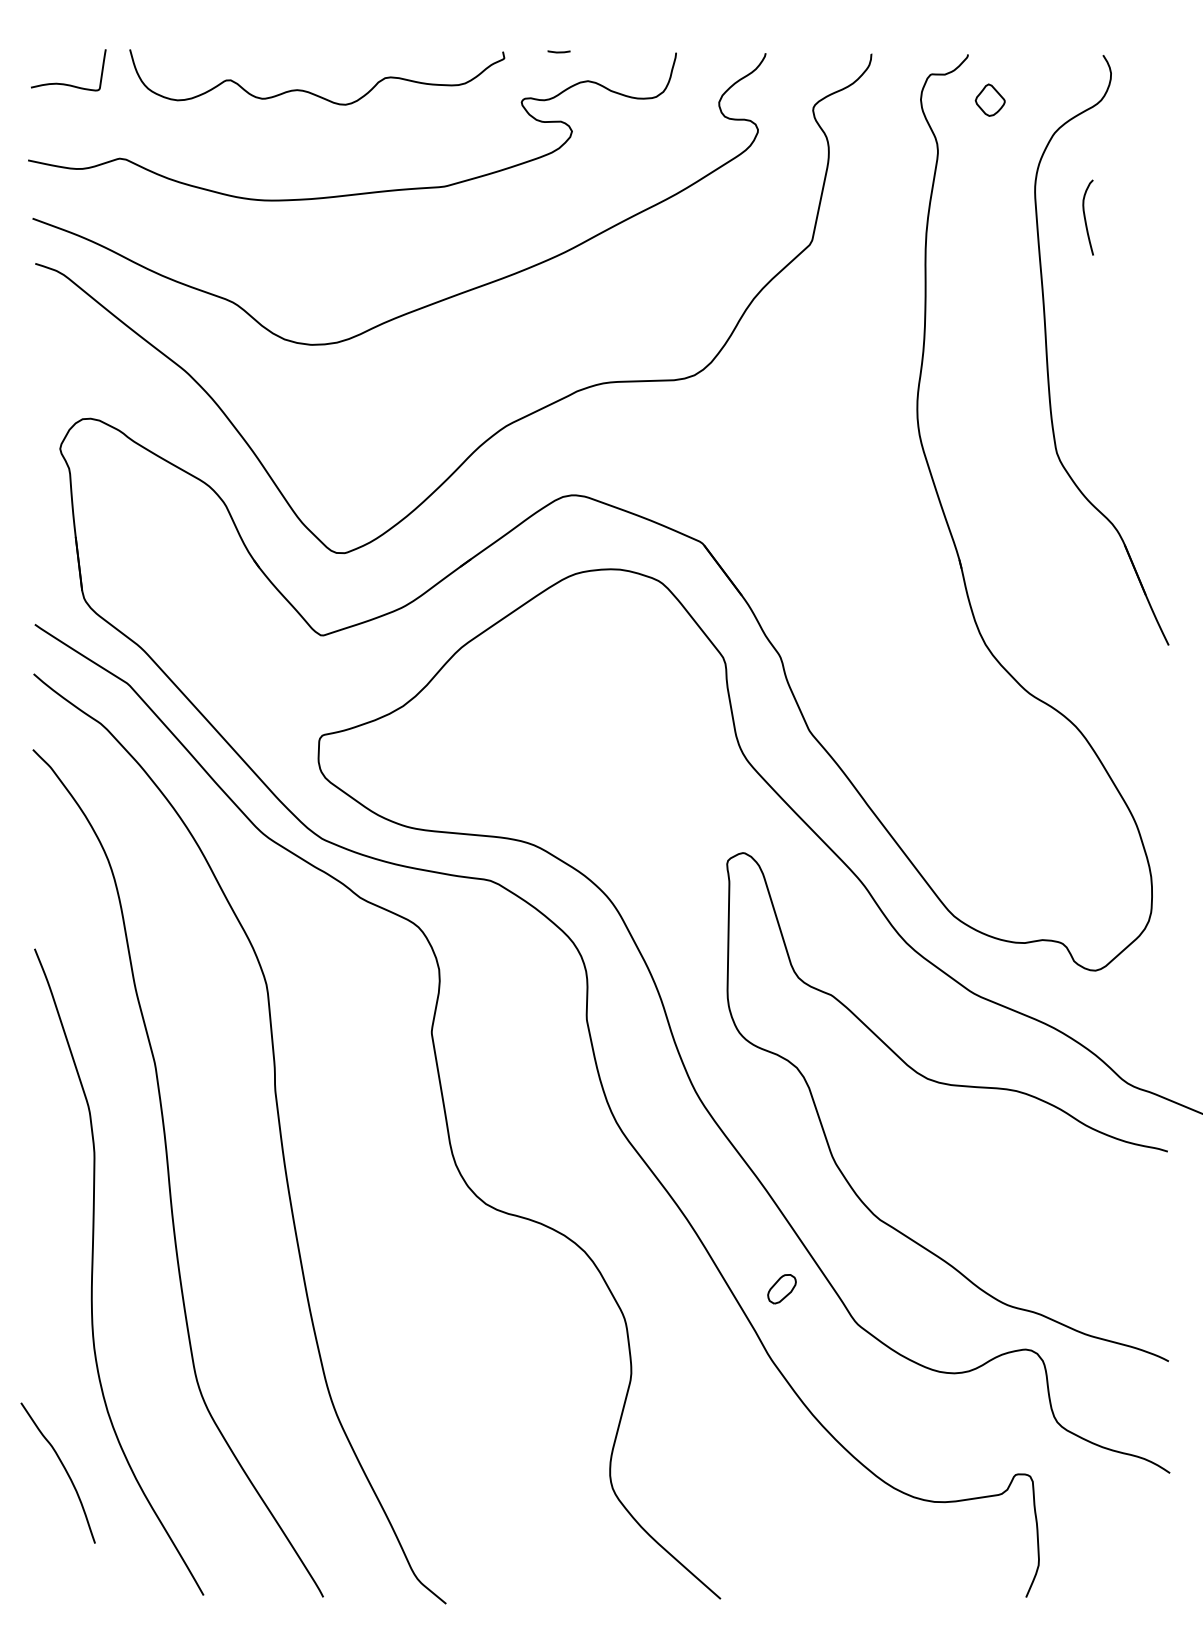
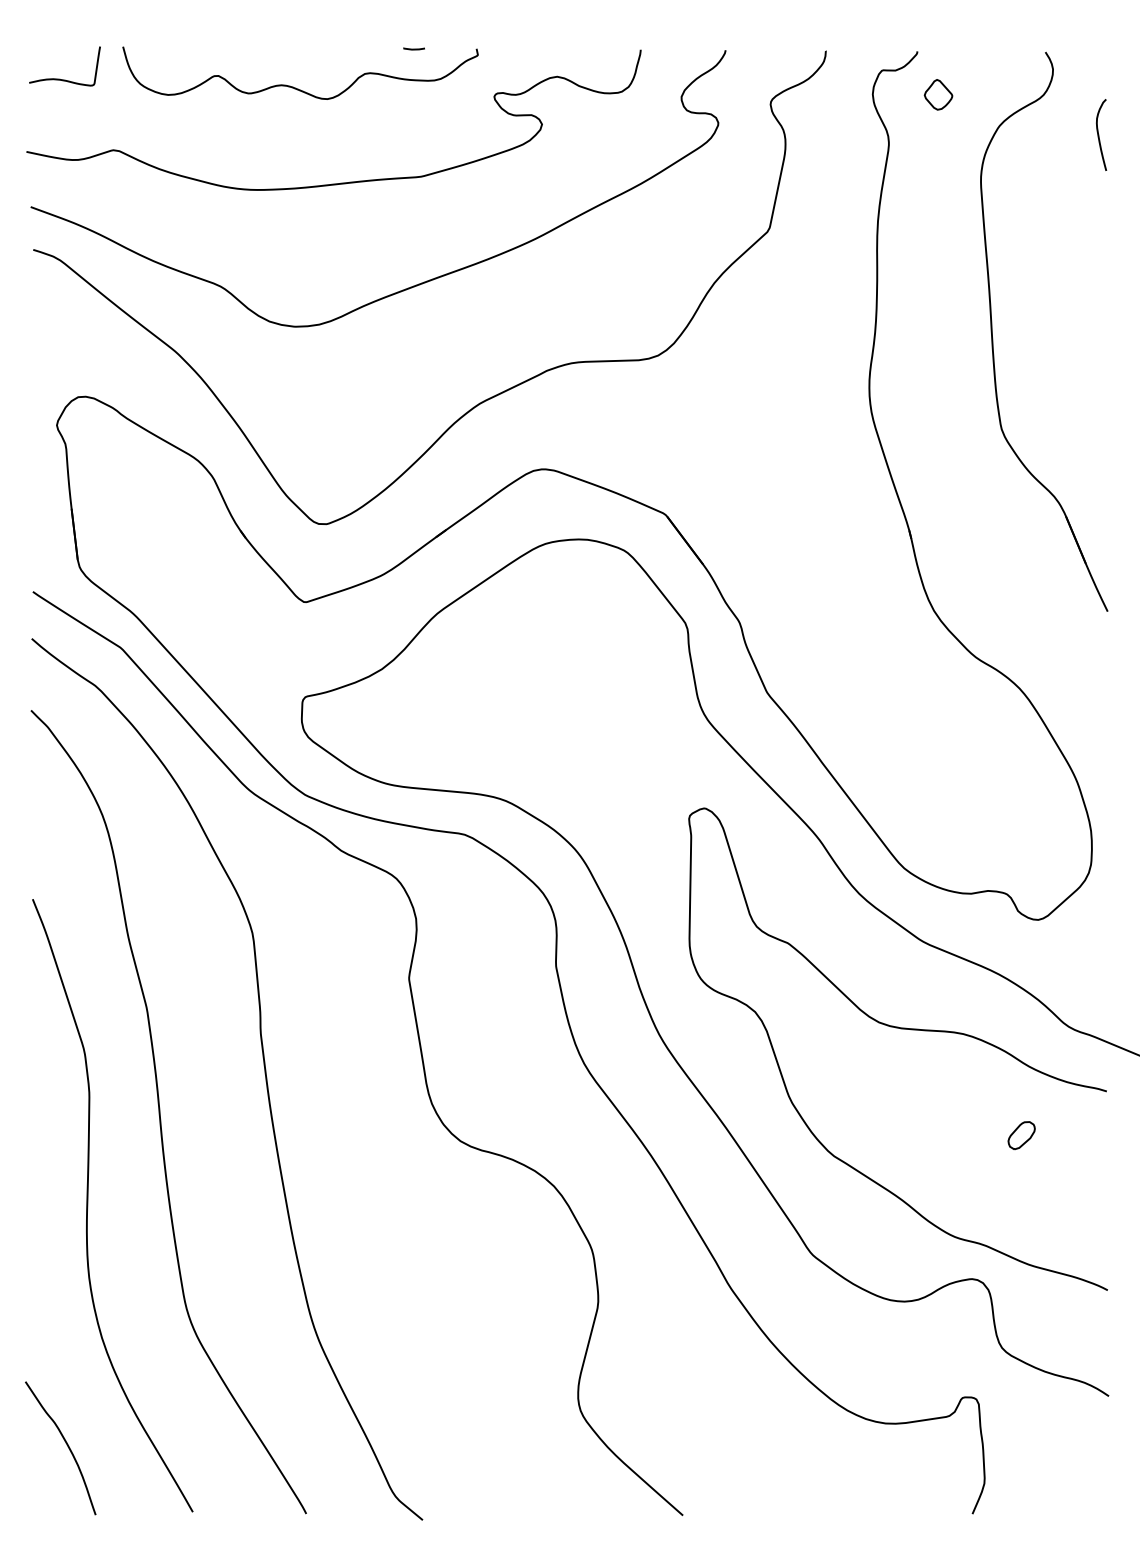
line: (558, 51) -> (413, 48), moved
curve: (1085, 217) -> (1098, 134), moved
part: (781, 1289) -> (1021, 1135), moved
curve: (63, 1468) -> (65, 1443), moved

